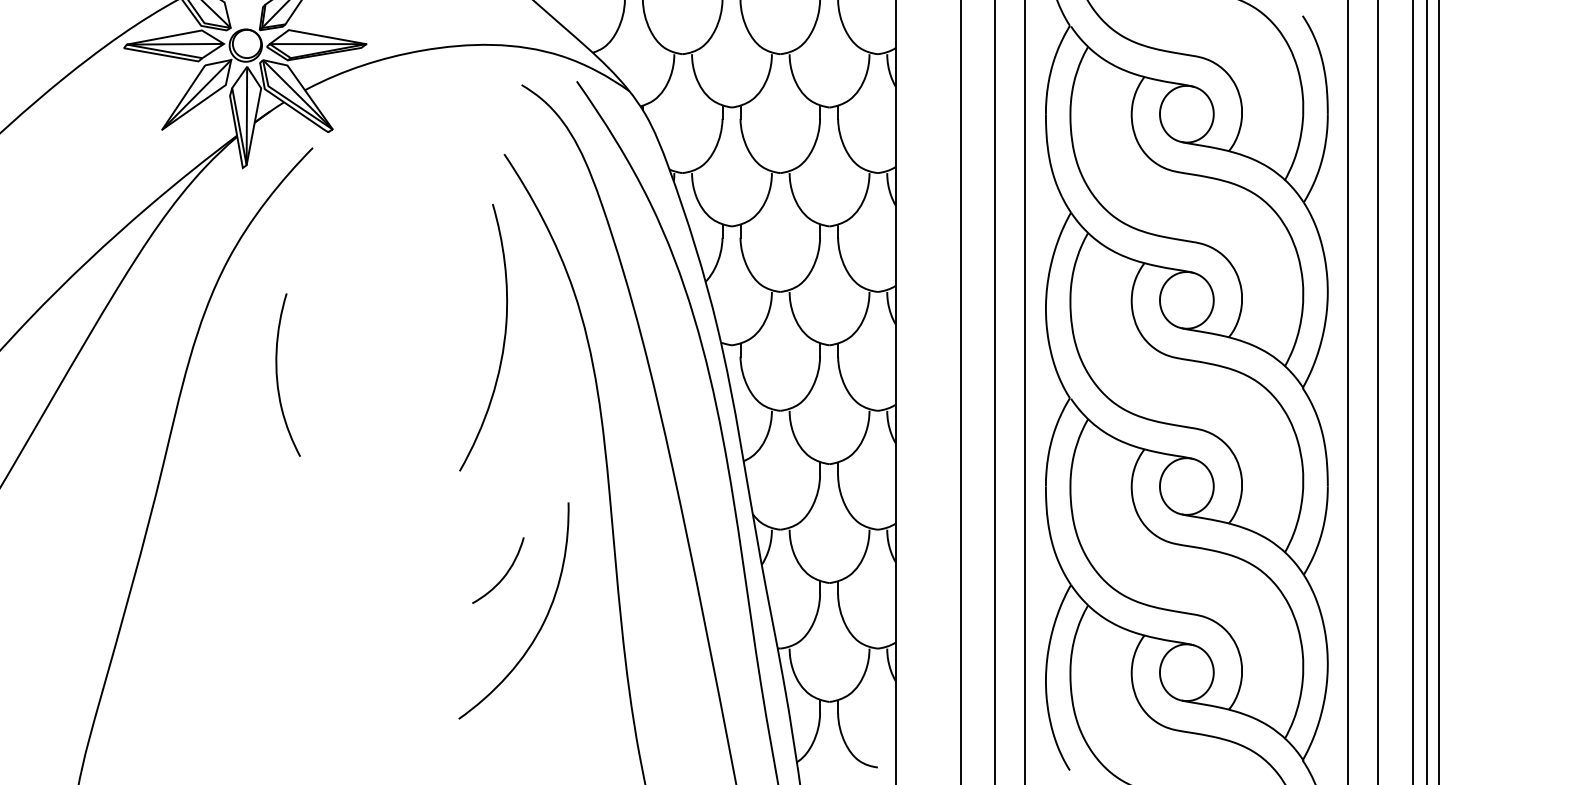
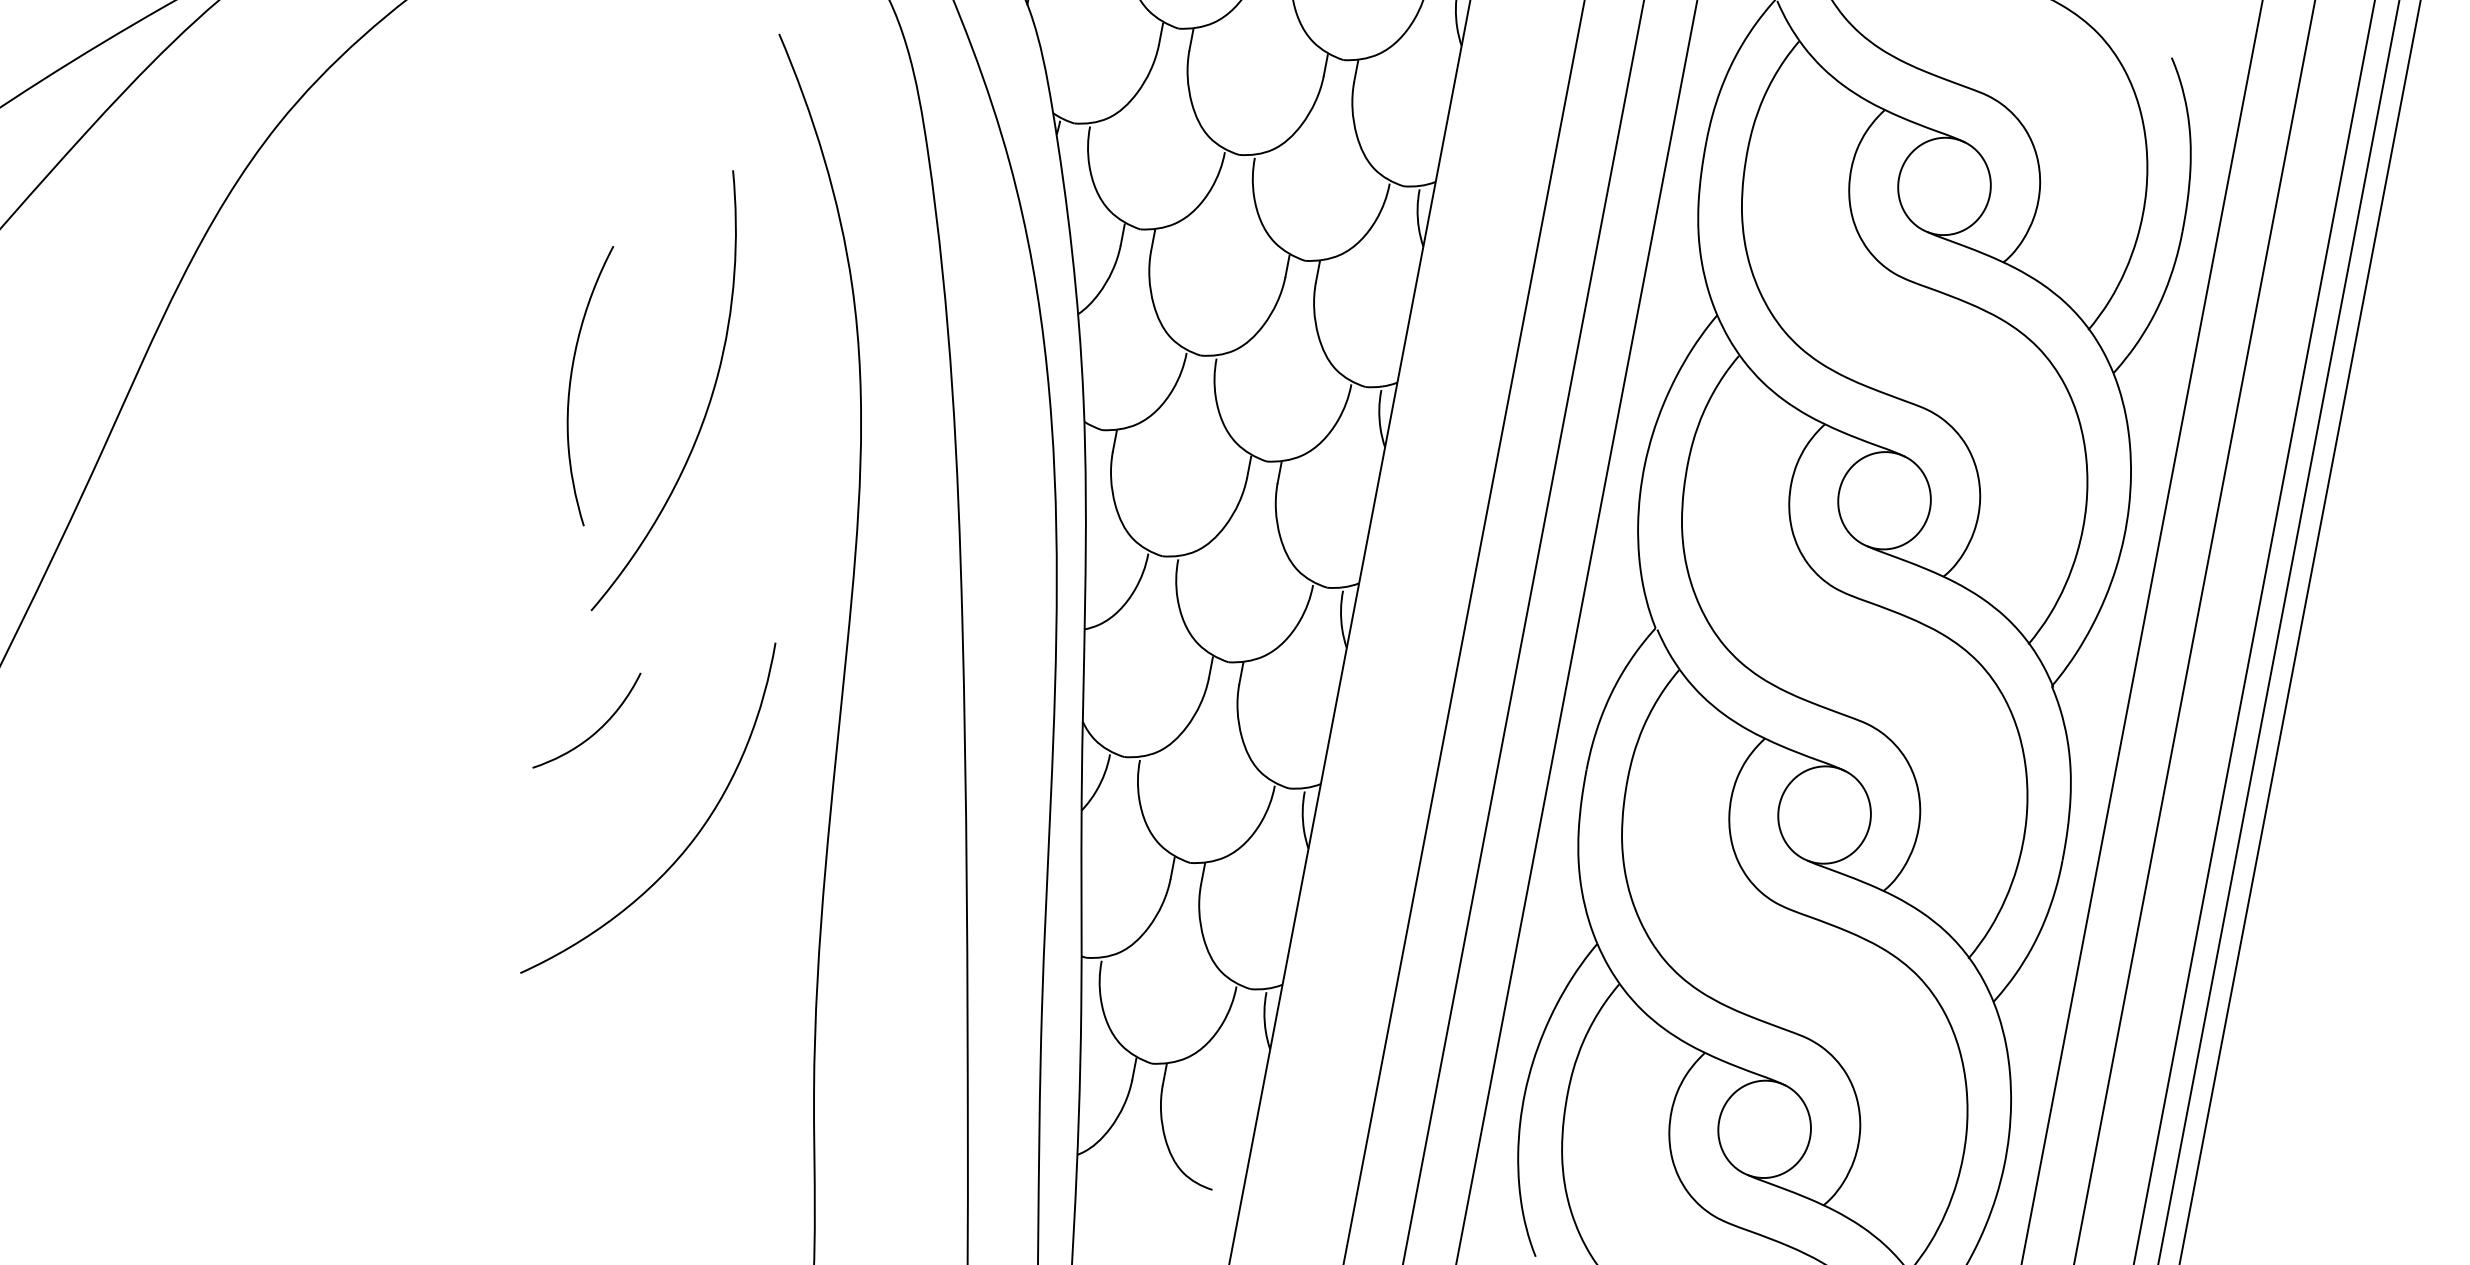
curve: (503, 339) -> (707, 402), moved
curve: (277, 374) -> (571, 380), moved
curve: (505, 573) -> (598, 728), moved

